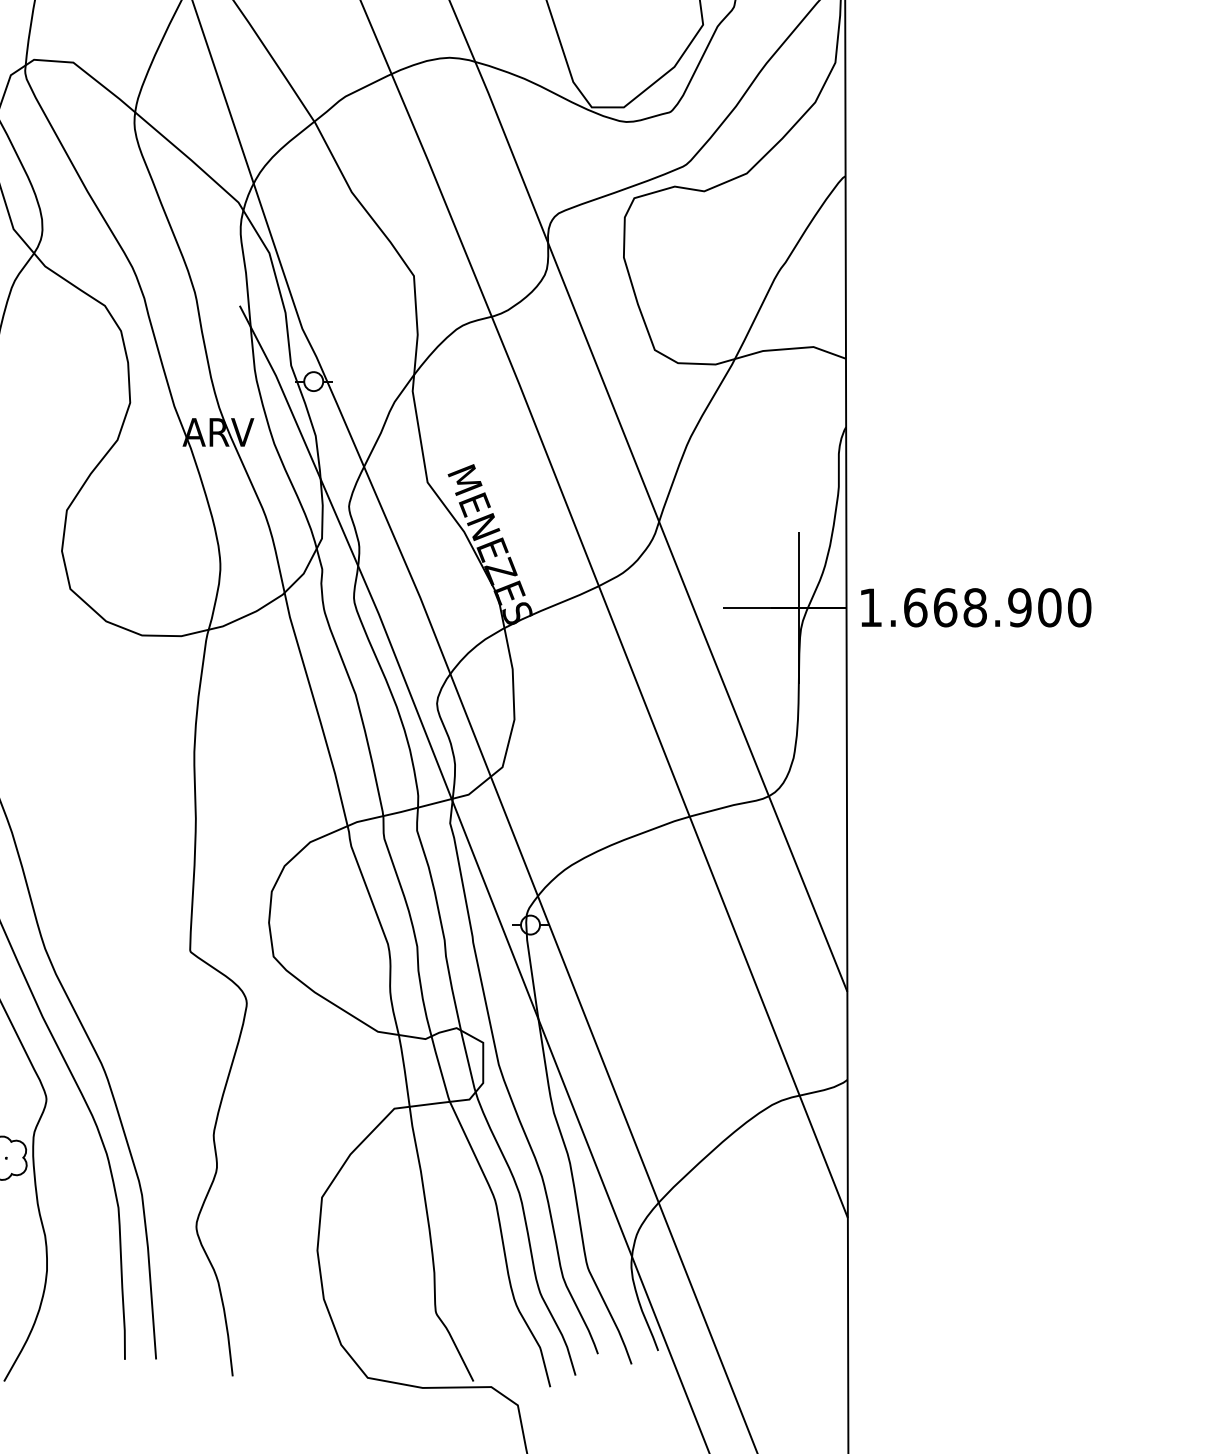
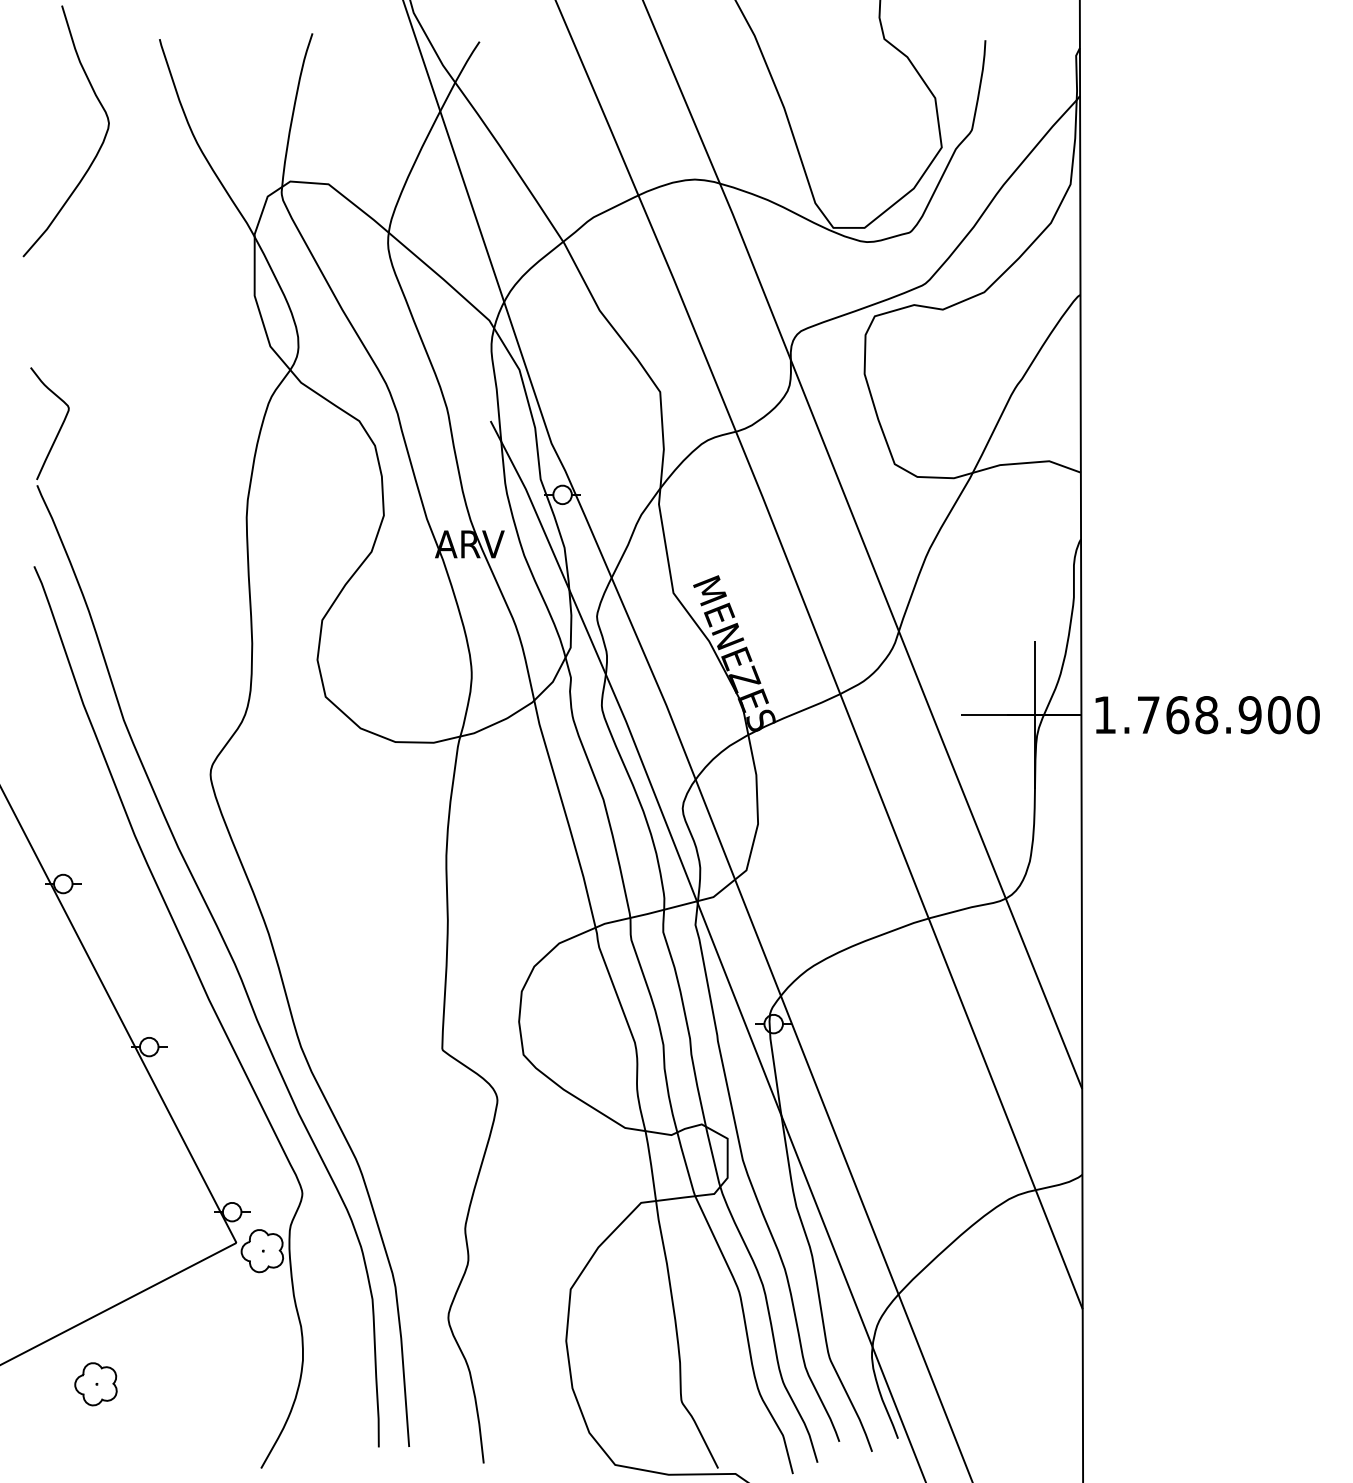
text: (915, 608) -> (1148, 715), 1.668.900 -> 1.768.900

